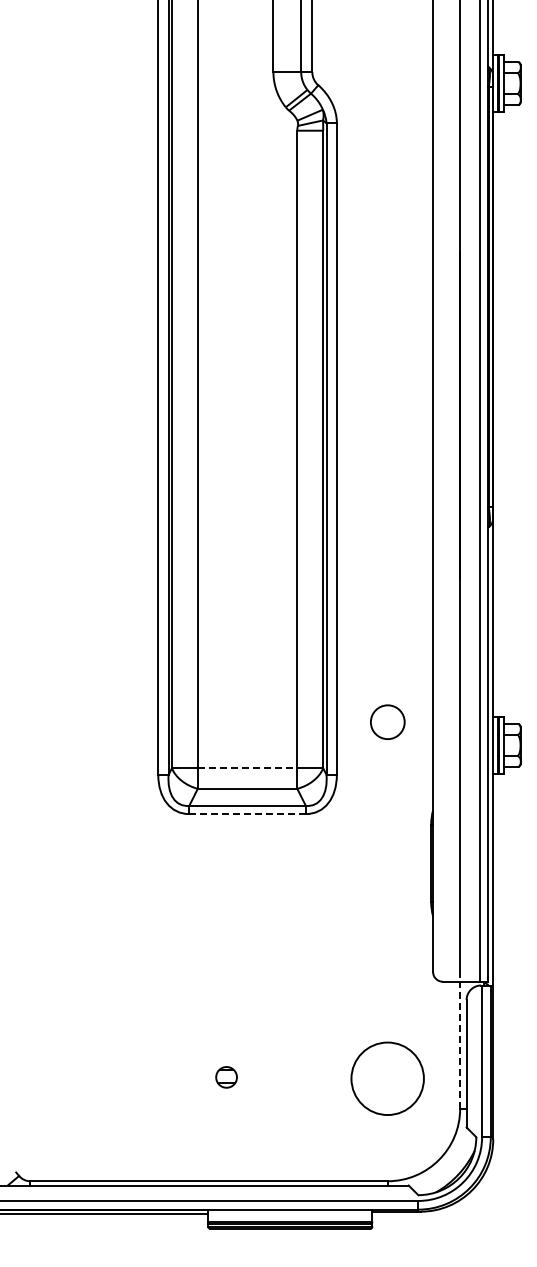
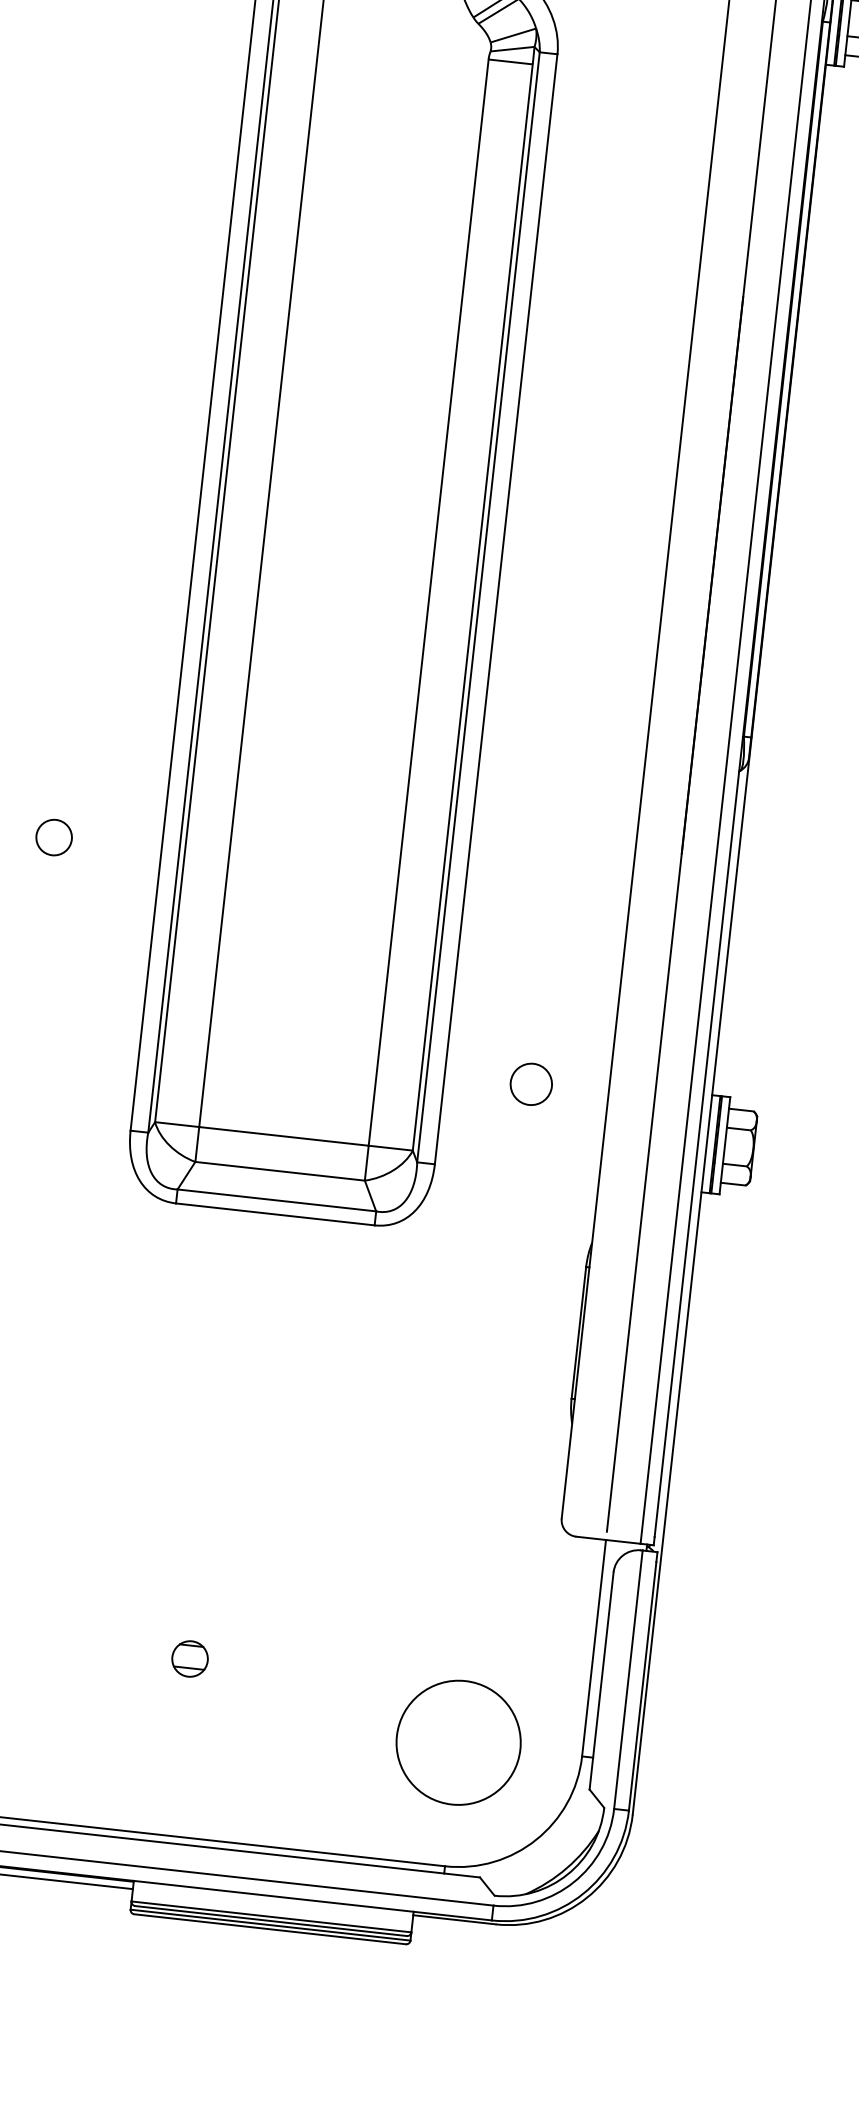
circle: (94, 609) -> (53, 837), added
circle: (387, 722) -> (530, 1084), size x0.71
line: (247, 768) -> (283, 1136), dashed -> solid
line: (247, 814) -> (275, 1215), dashed -> solid
line: (460, 1045) -> (594, 1648), dashed -> solid
circle: (387, 1078) -> (458, 1742), moved

